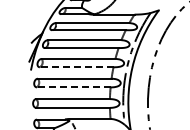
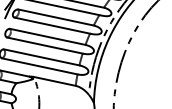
line: (76, 67) -> (52, 25), dashed -> solid
line: (73, 87) -> (44, 45), dashed -> solid

